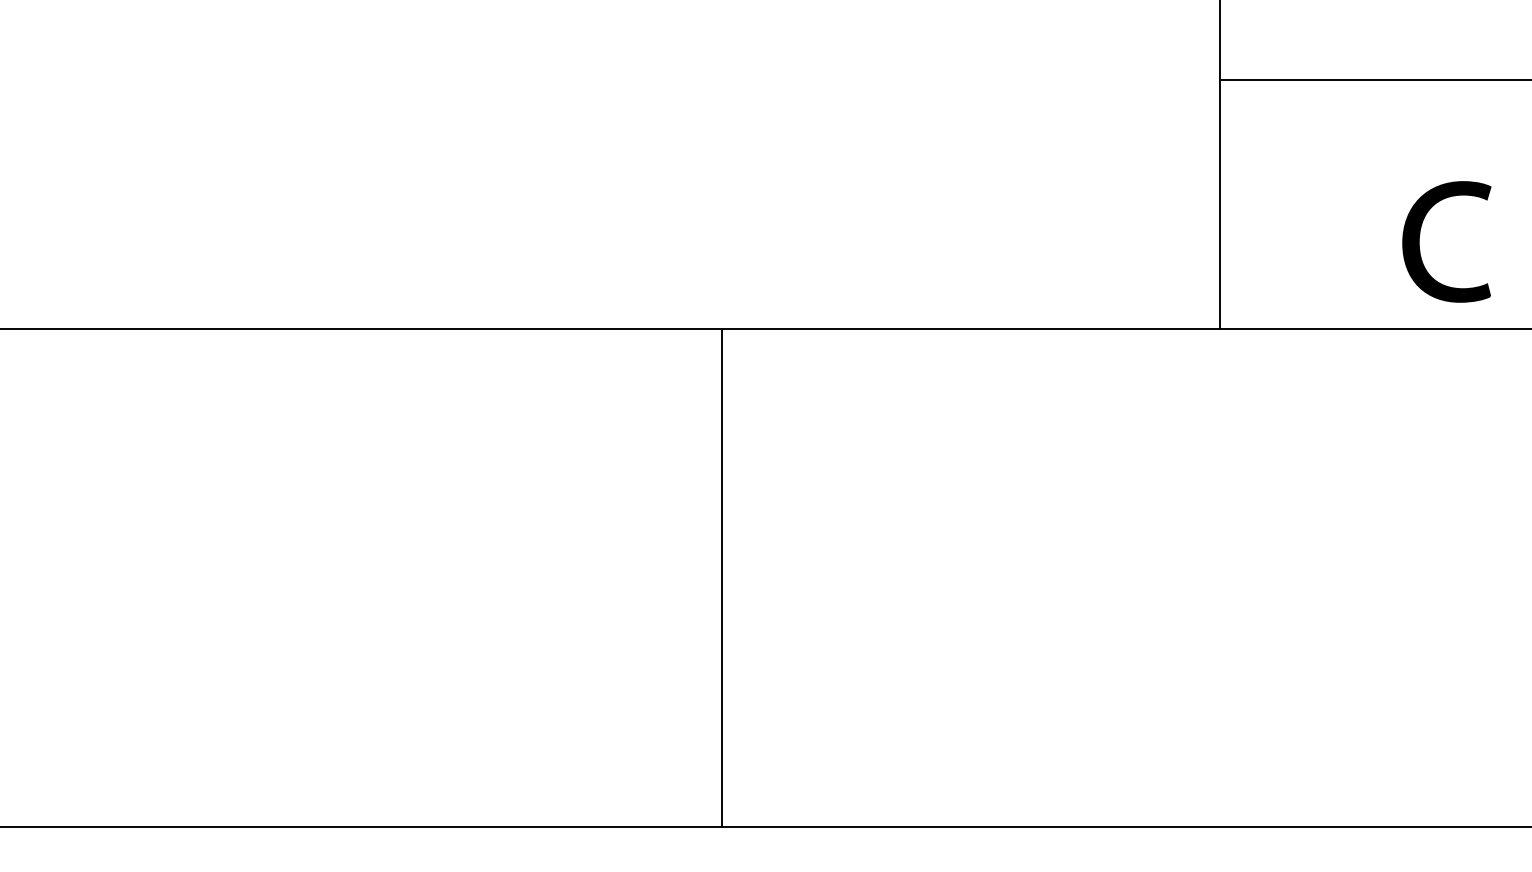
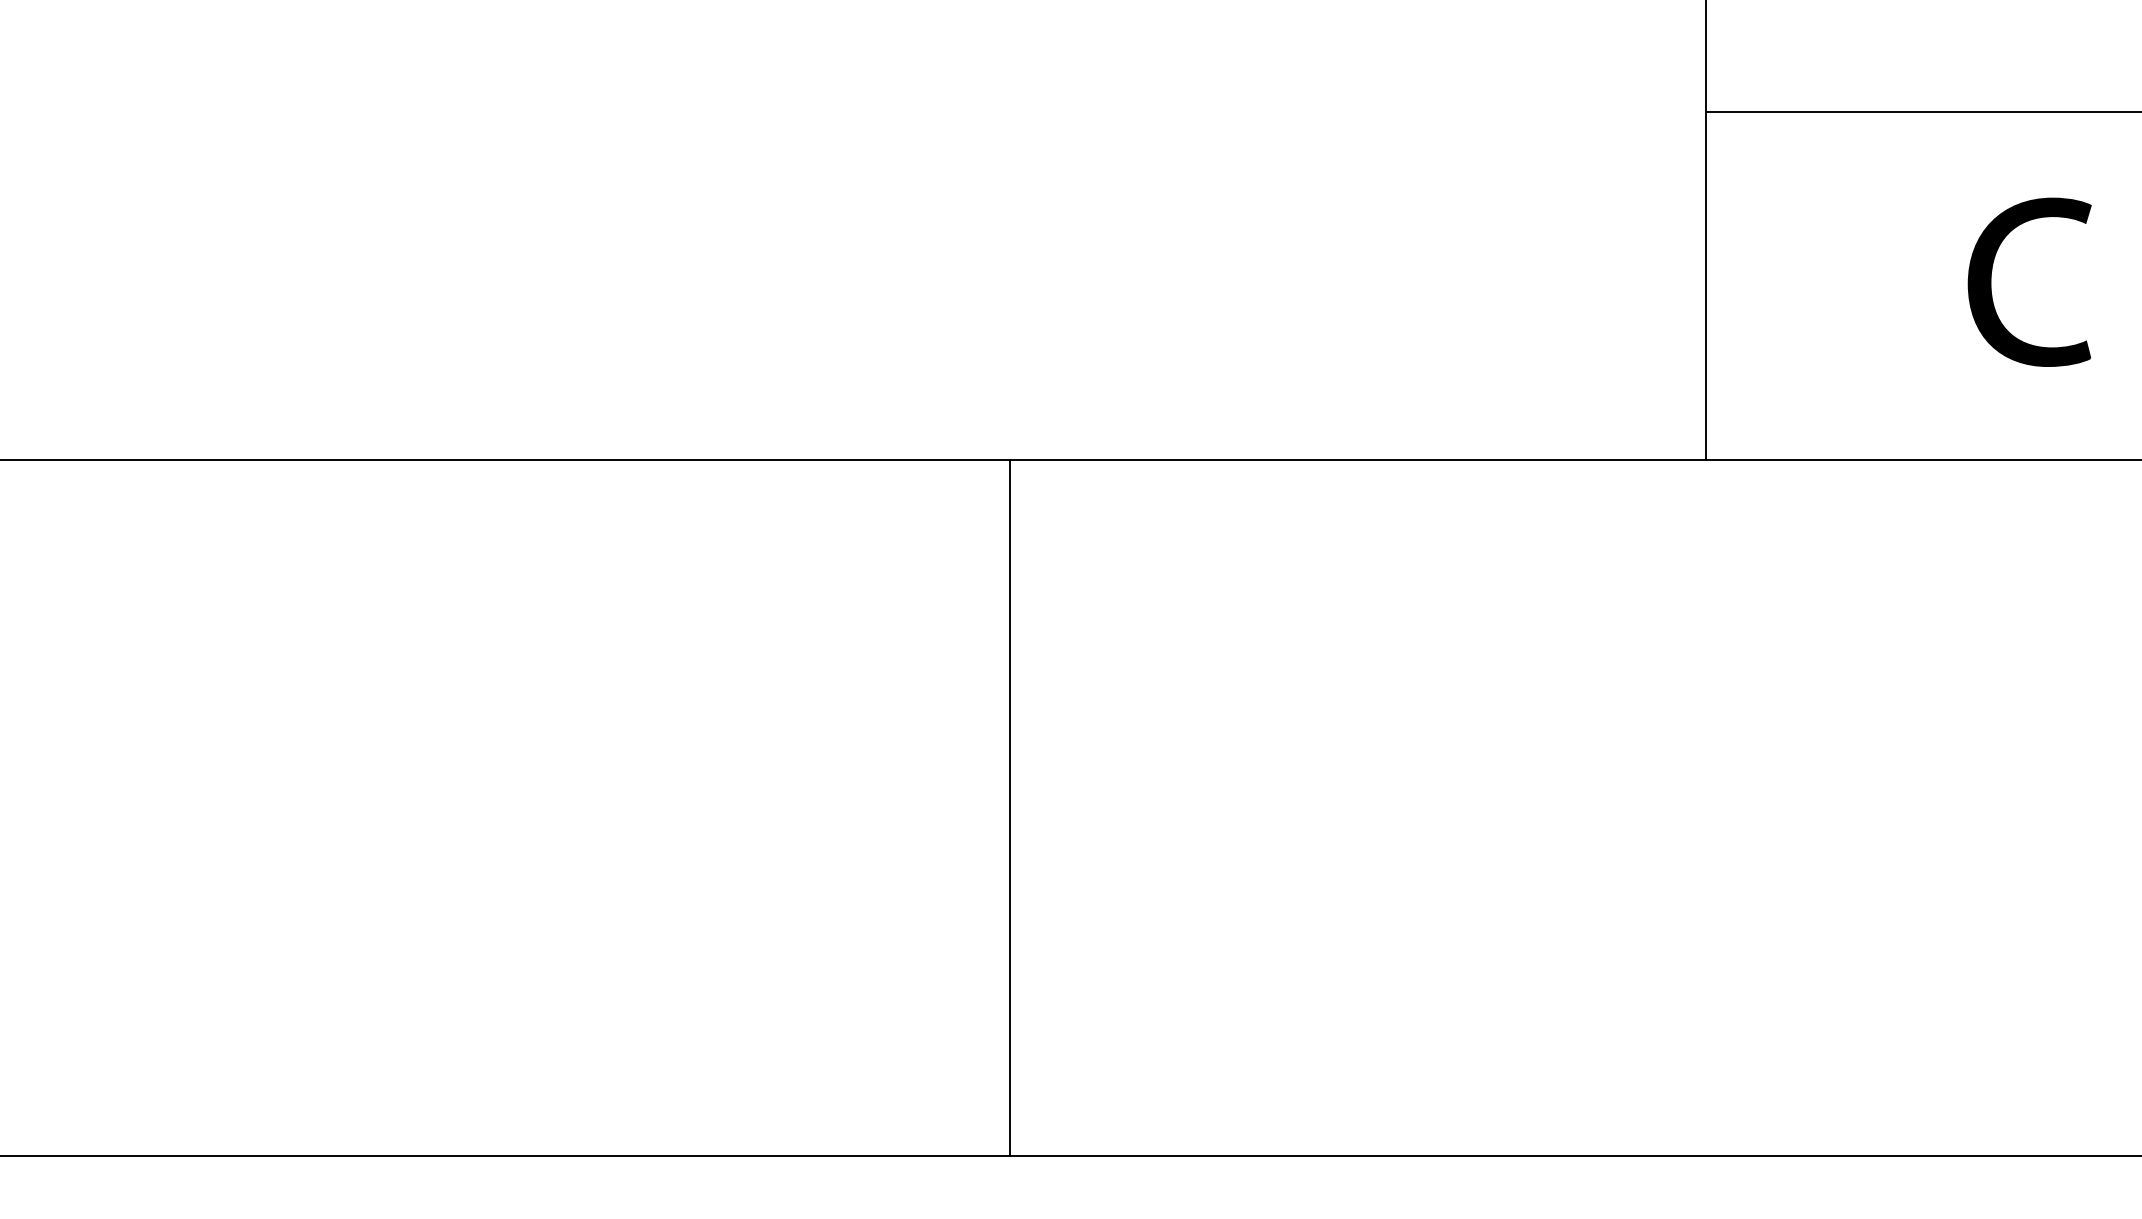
part: (1420, 234) -> (1992, 271), moved

